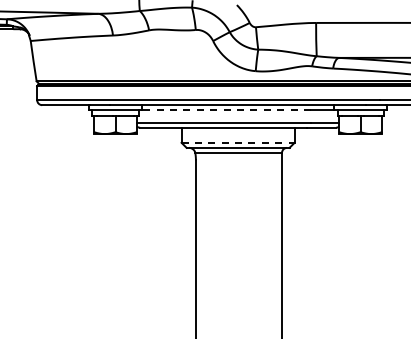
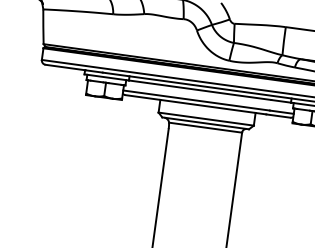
line: (225, 110) -> (199, 90), dashed -> solid
line: (238, 142) -> (206, 118), dashed -> solid

